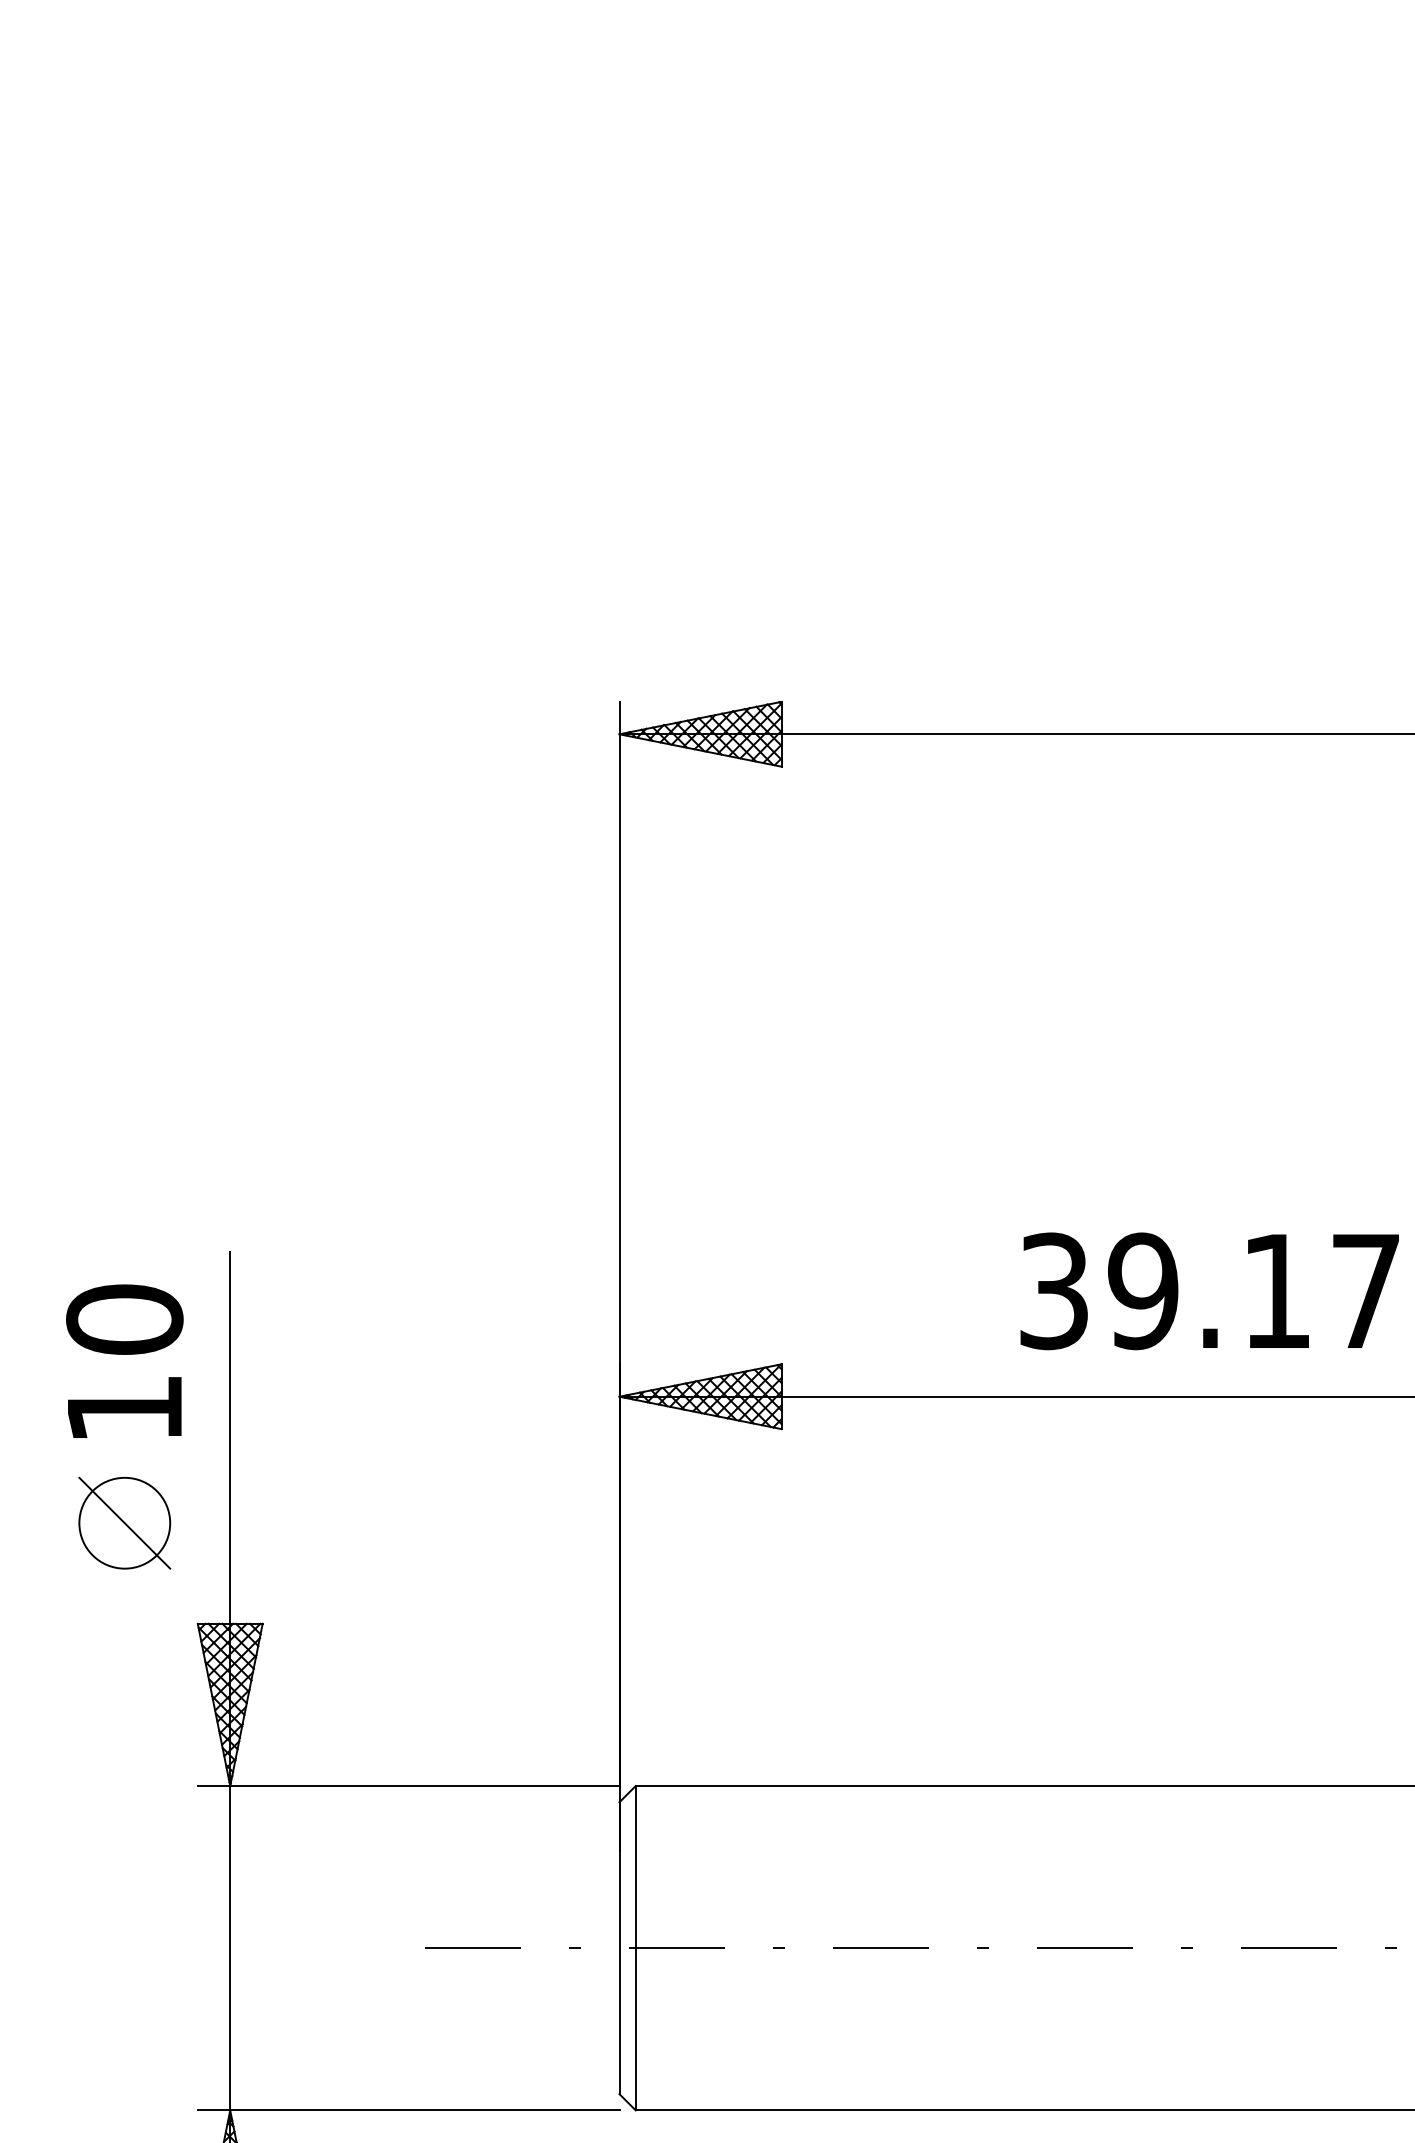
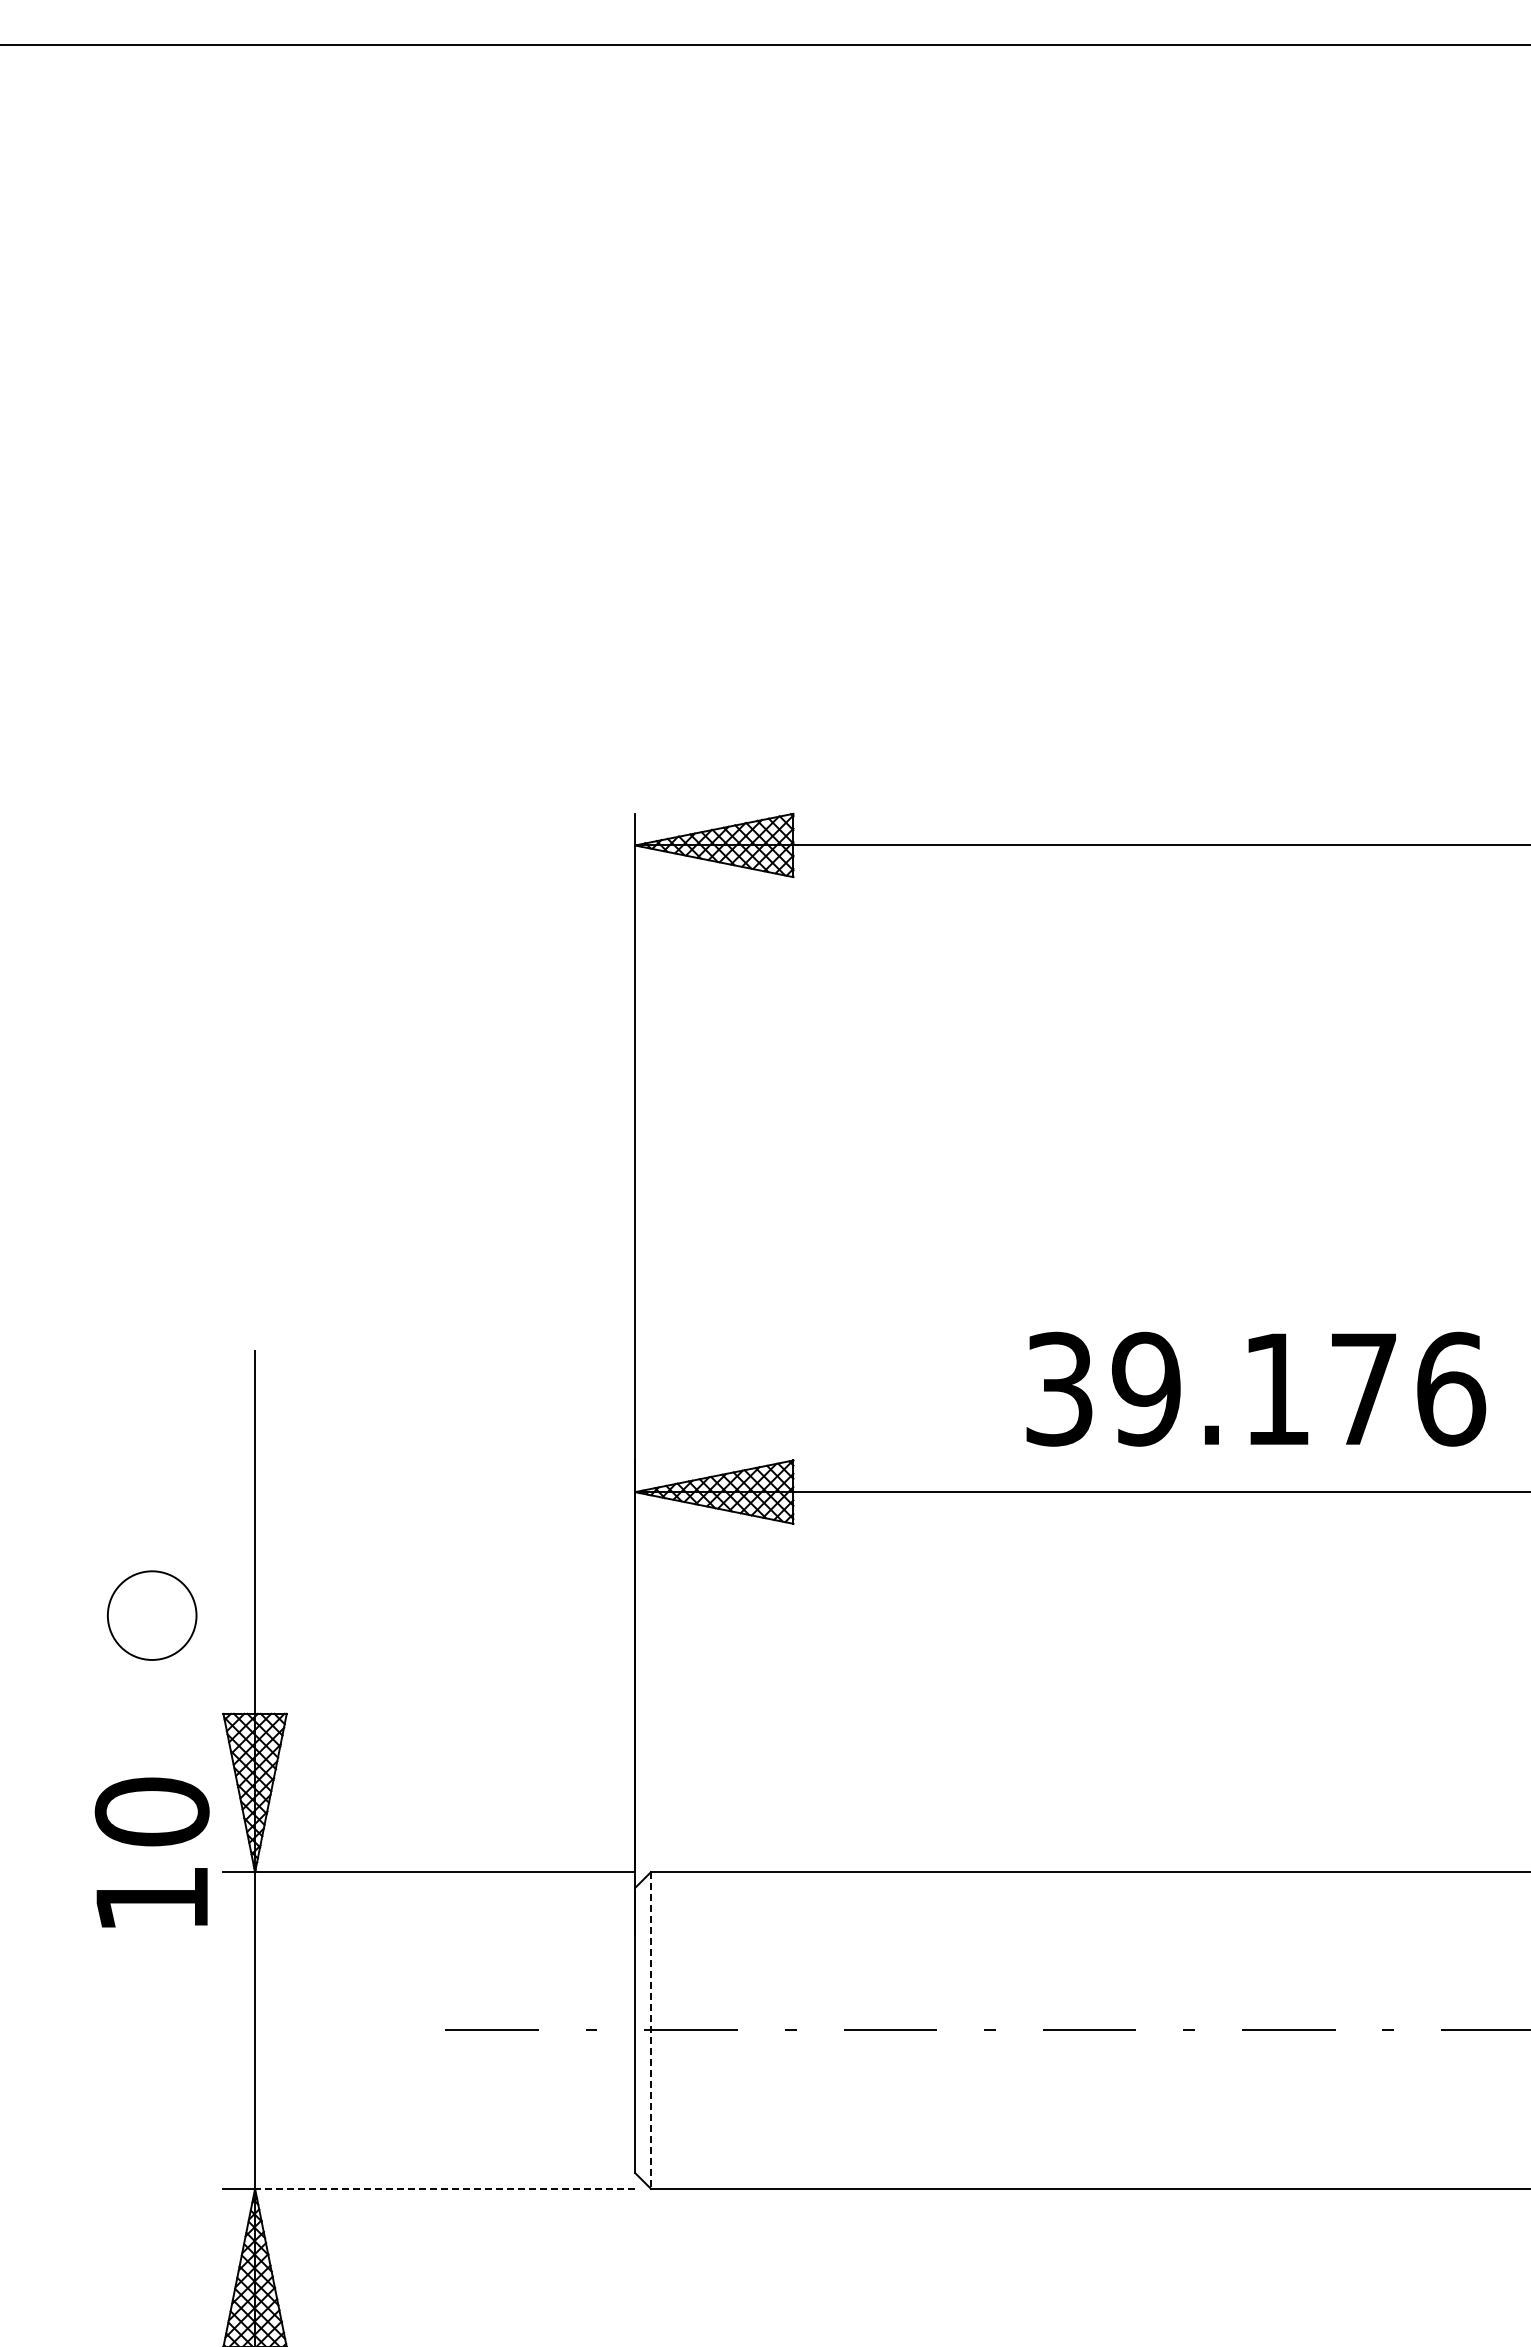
text: (124, 1361) -> (151, 1852), moved
line: (124, 1523) -> (151, 1615), removed
line: (635, 1948) -> (650, 2030), solid -> dashed
line: (424, 2110) -> (444, 2188), solid -> dashed

